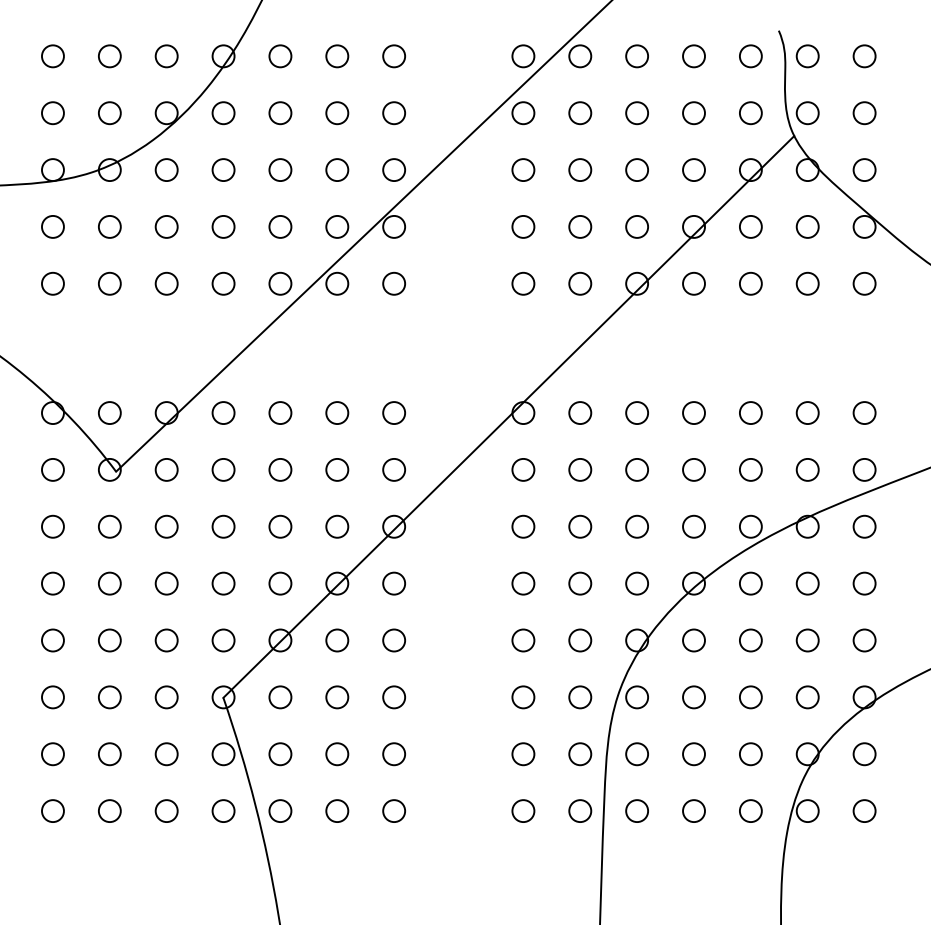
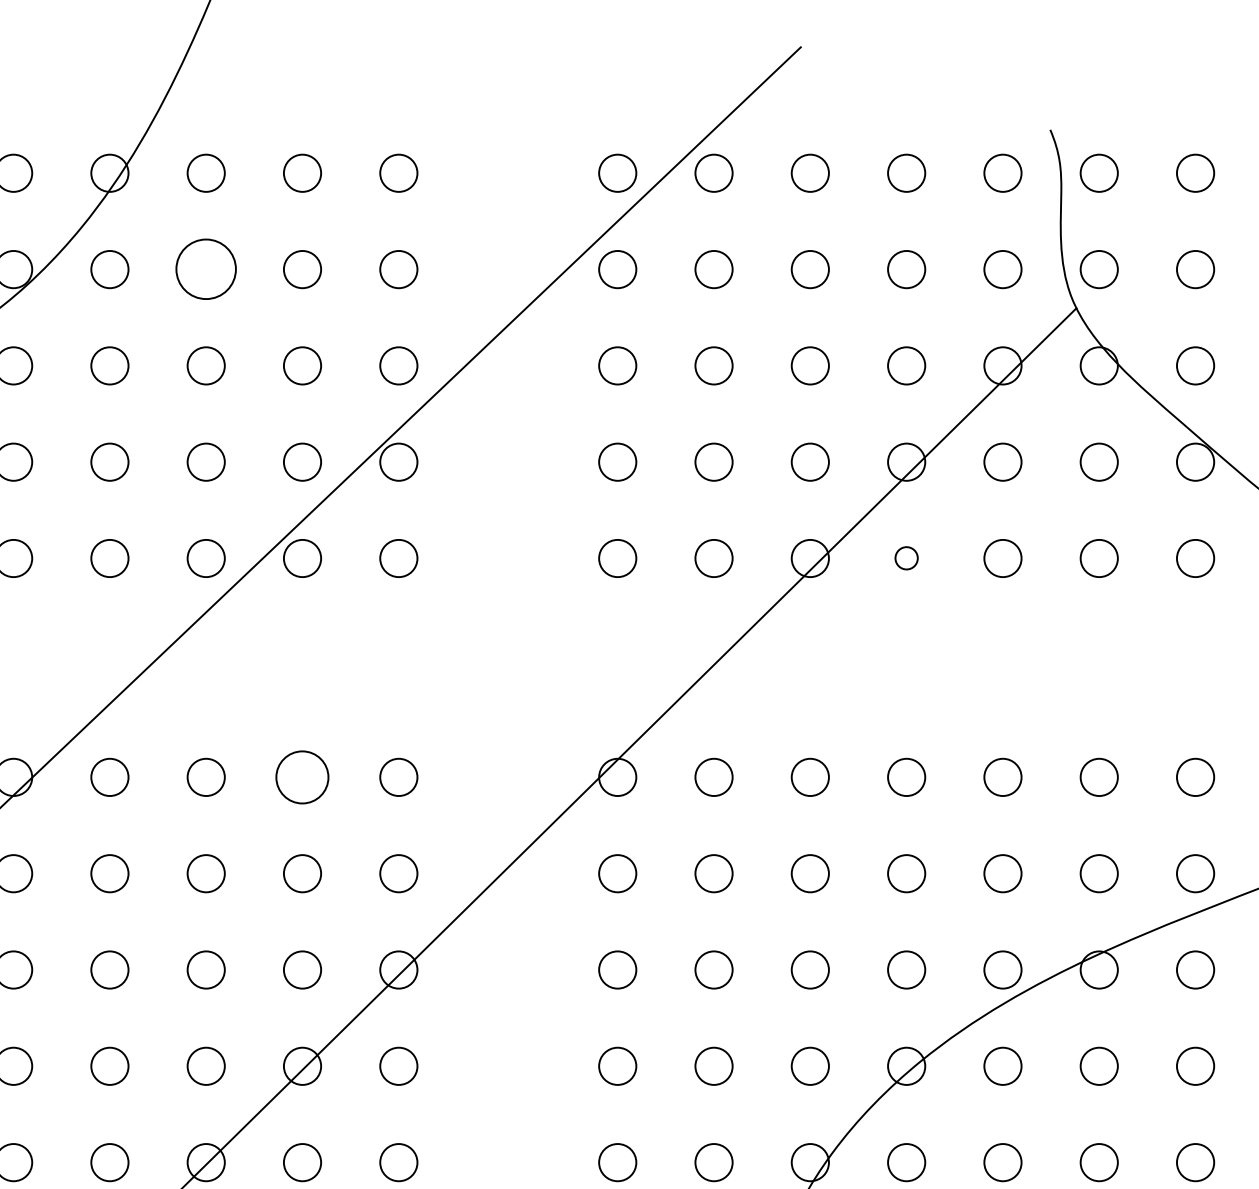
circle: (280, 113) -> (206, 270), size x1.6
circle: (693, 283) -> (905, 558), size x0.6
circle: (337, 412) -> (302, 776), size x1.4

